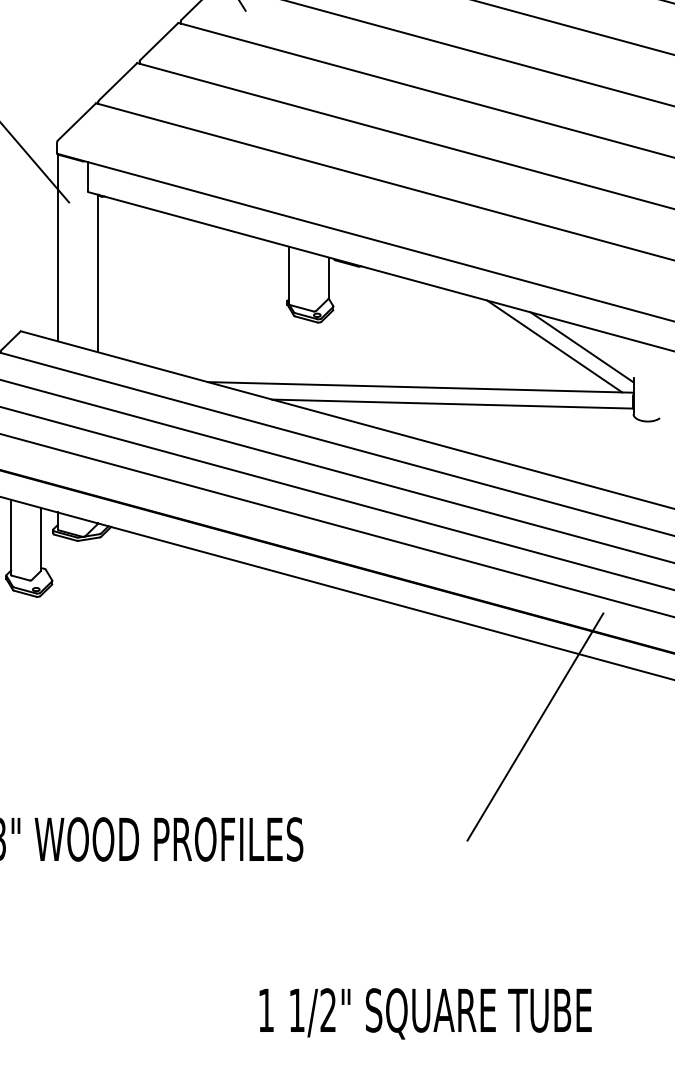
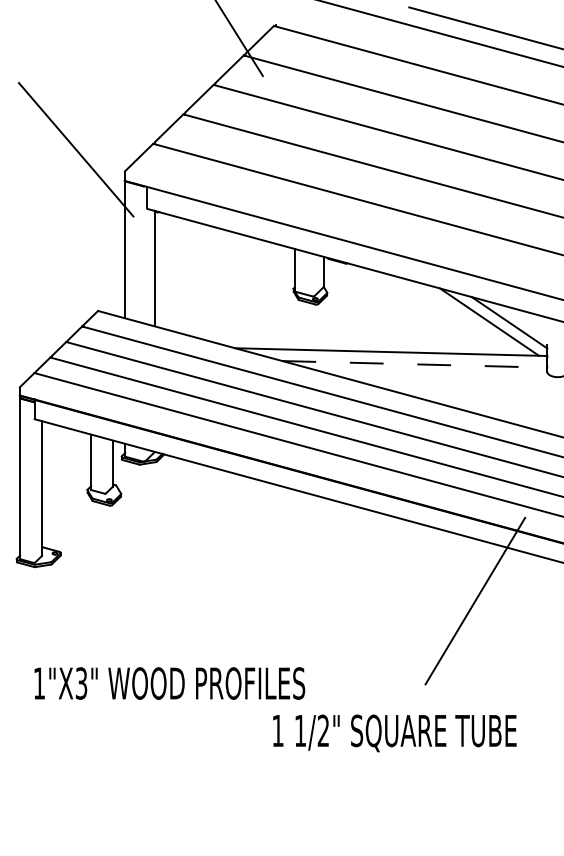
line: (453, 404) -> (415, 364), solid -> dashed
text: (425, 1013) -> (394, 733), moved

